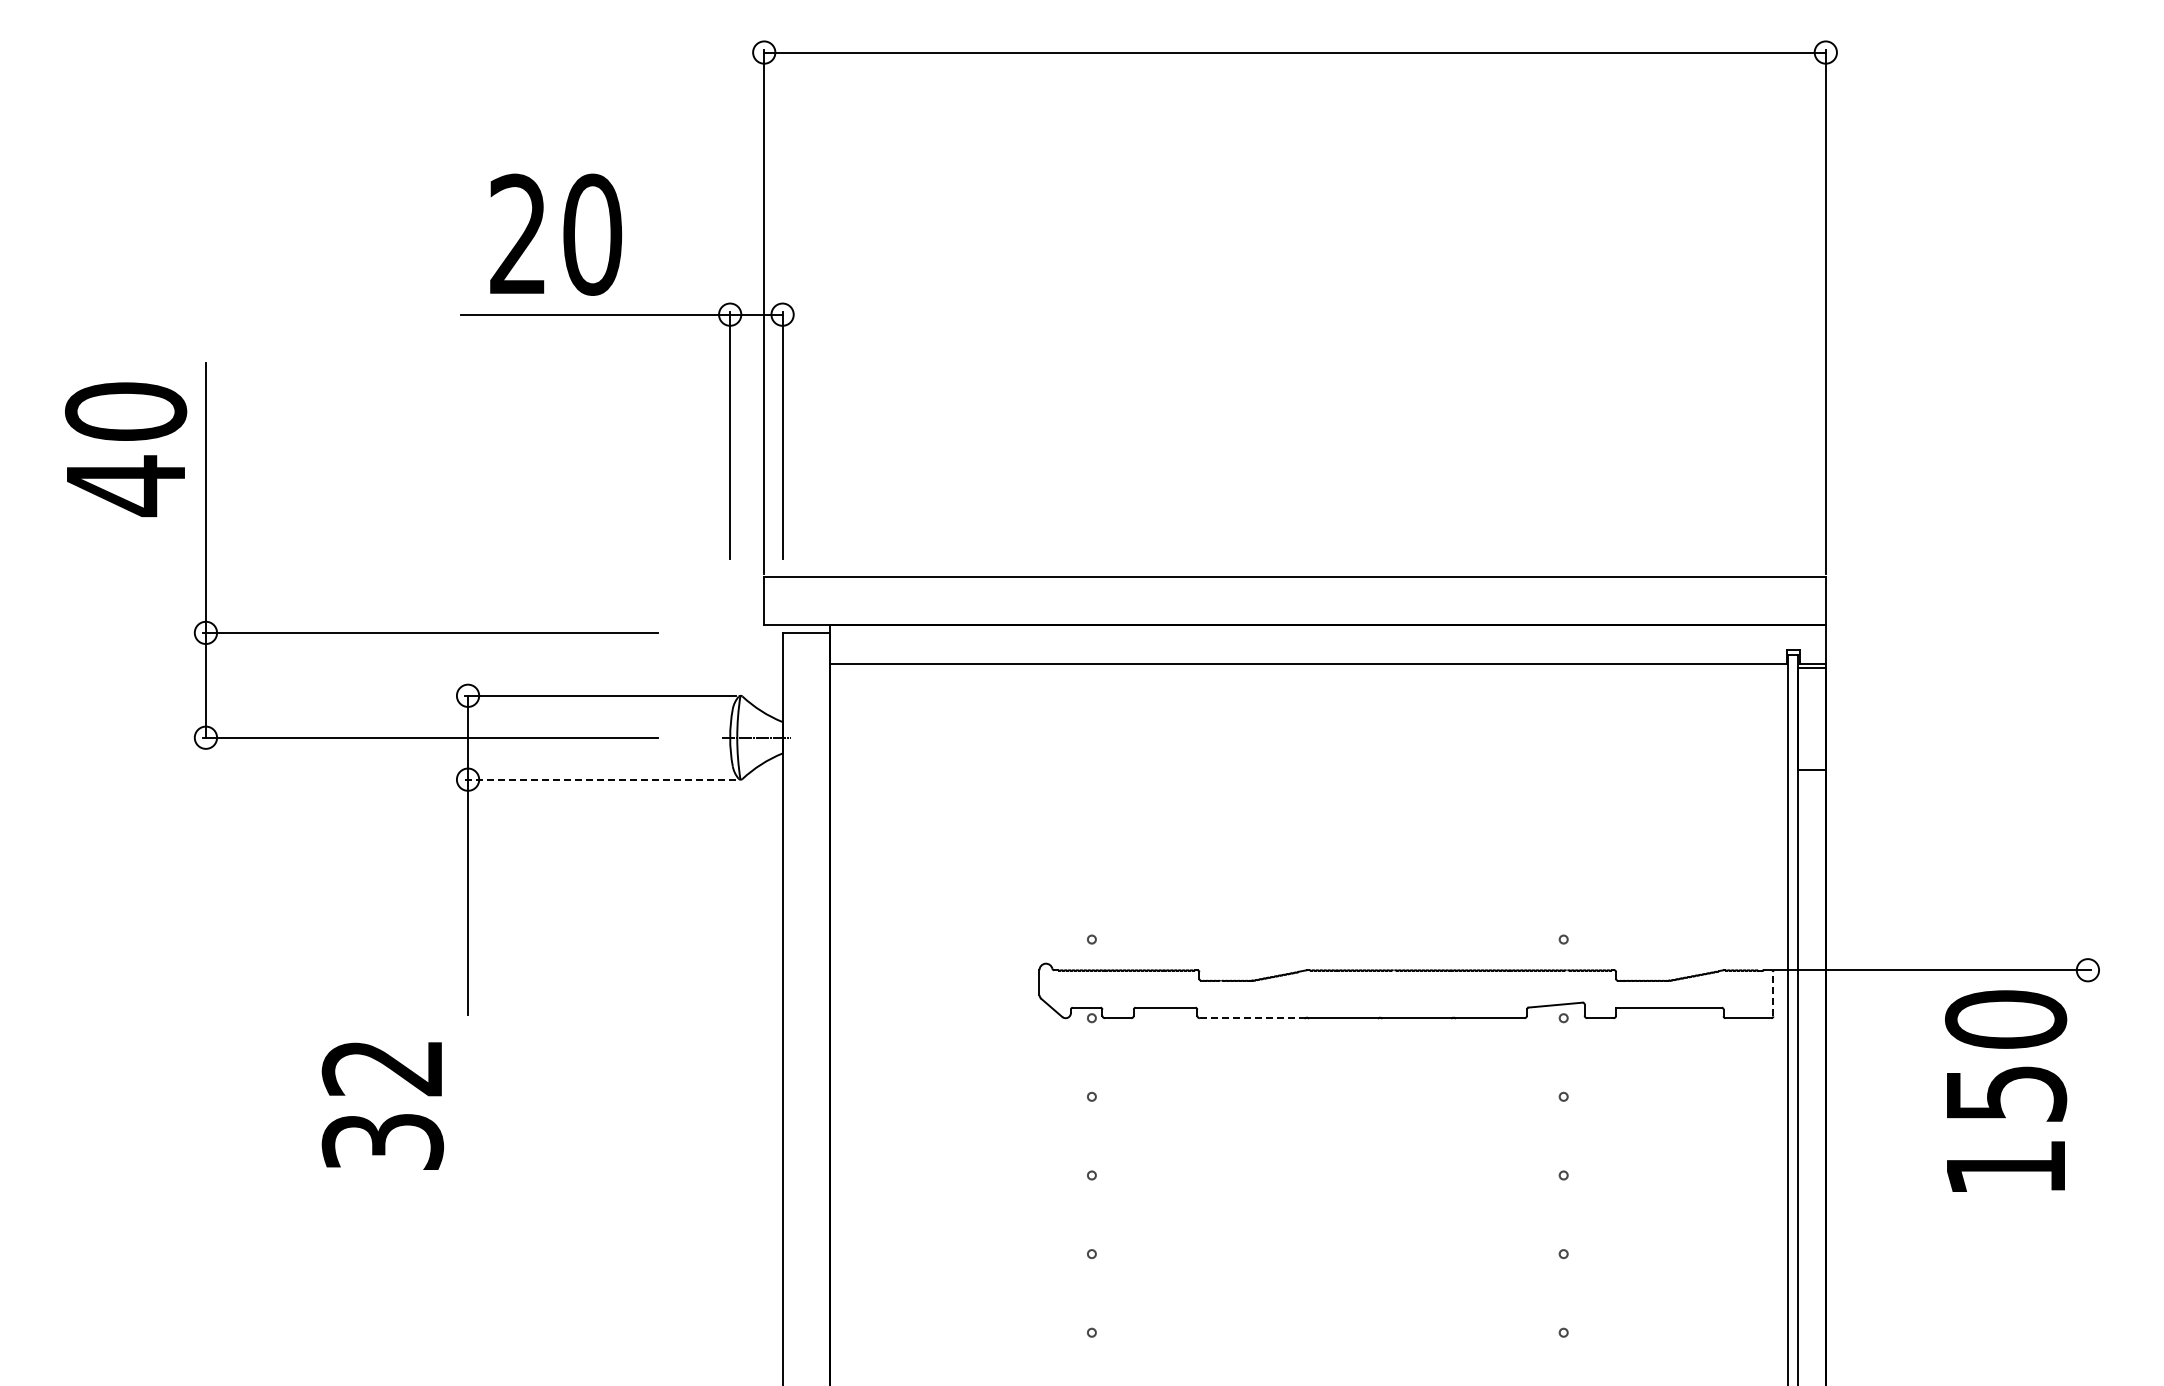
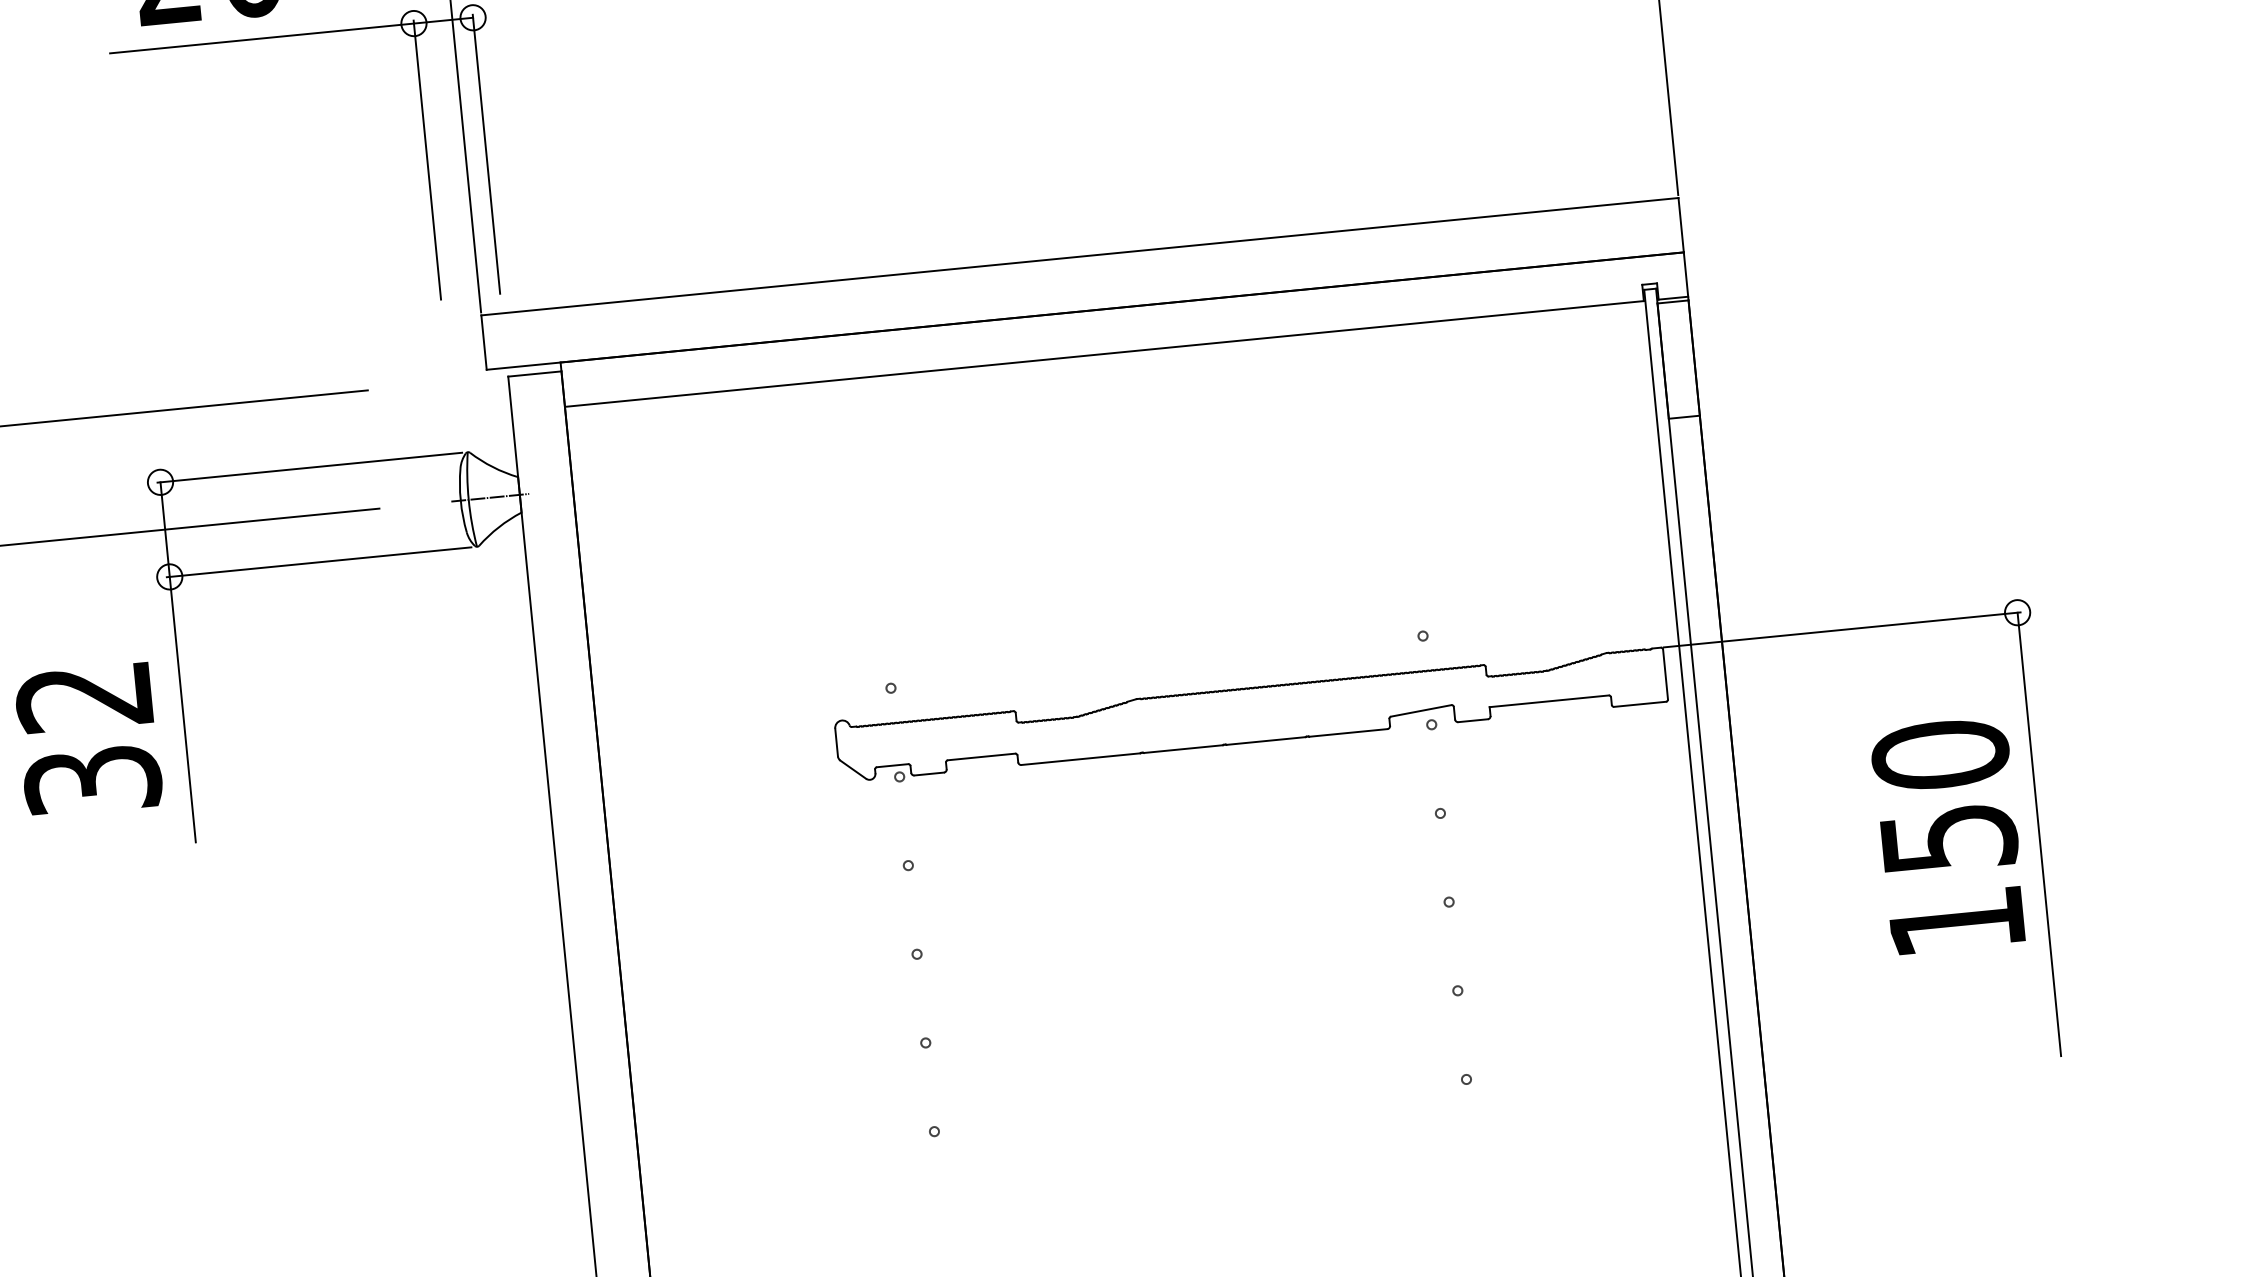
line: (599, 779) -> (318, 562), dashed -> solid
line: (1773, 993) -> (1665, 673), dashed -> solid
line: (1252, 1018) -> (1080, 759), dashed -> solid
text: (2006, 1090) -> (1948, 834), moved
text: (382, 1105) -> (88, 739), moved
line: (2087, 1166) -> (2038, 834), added

